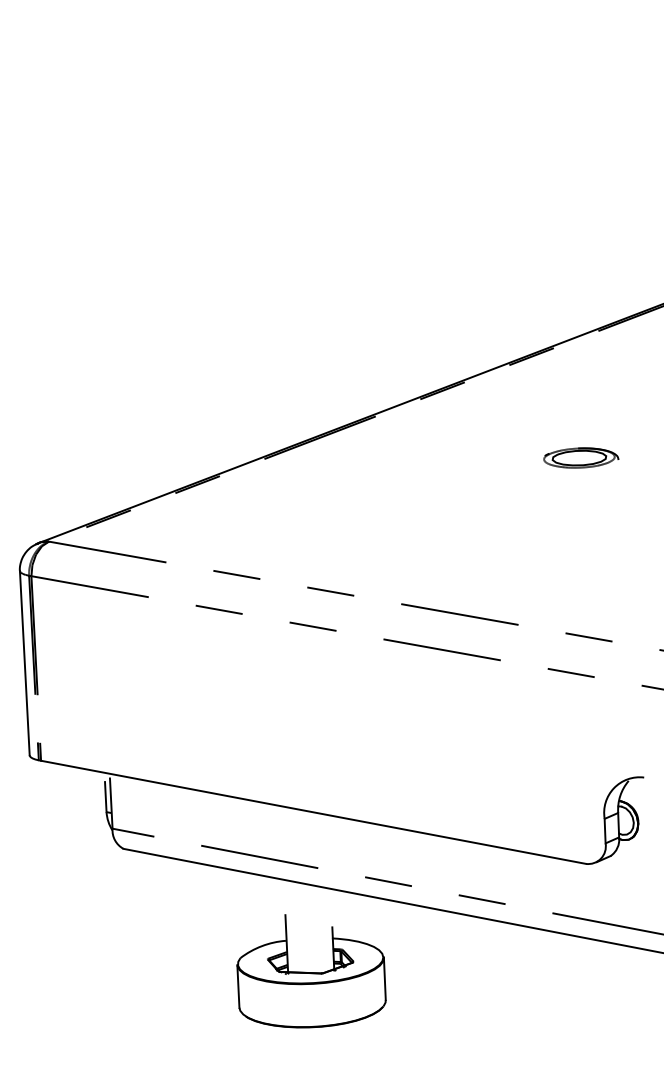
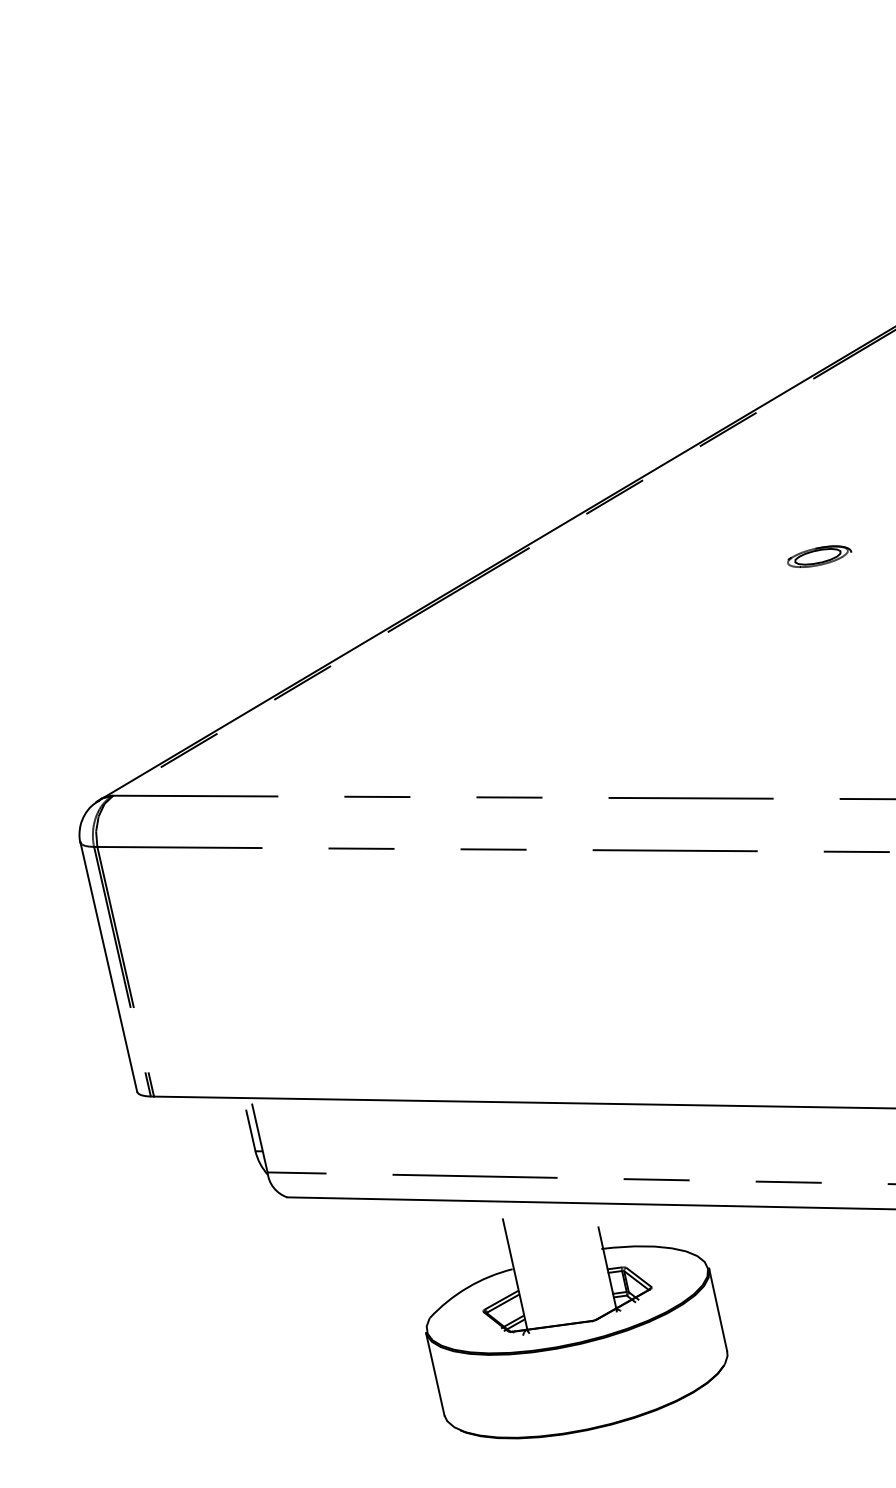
part: (580, 458) -> (818, 556), size x0.62
part: (311, 971) -> (572, 1320), size x1.43

